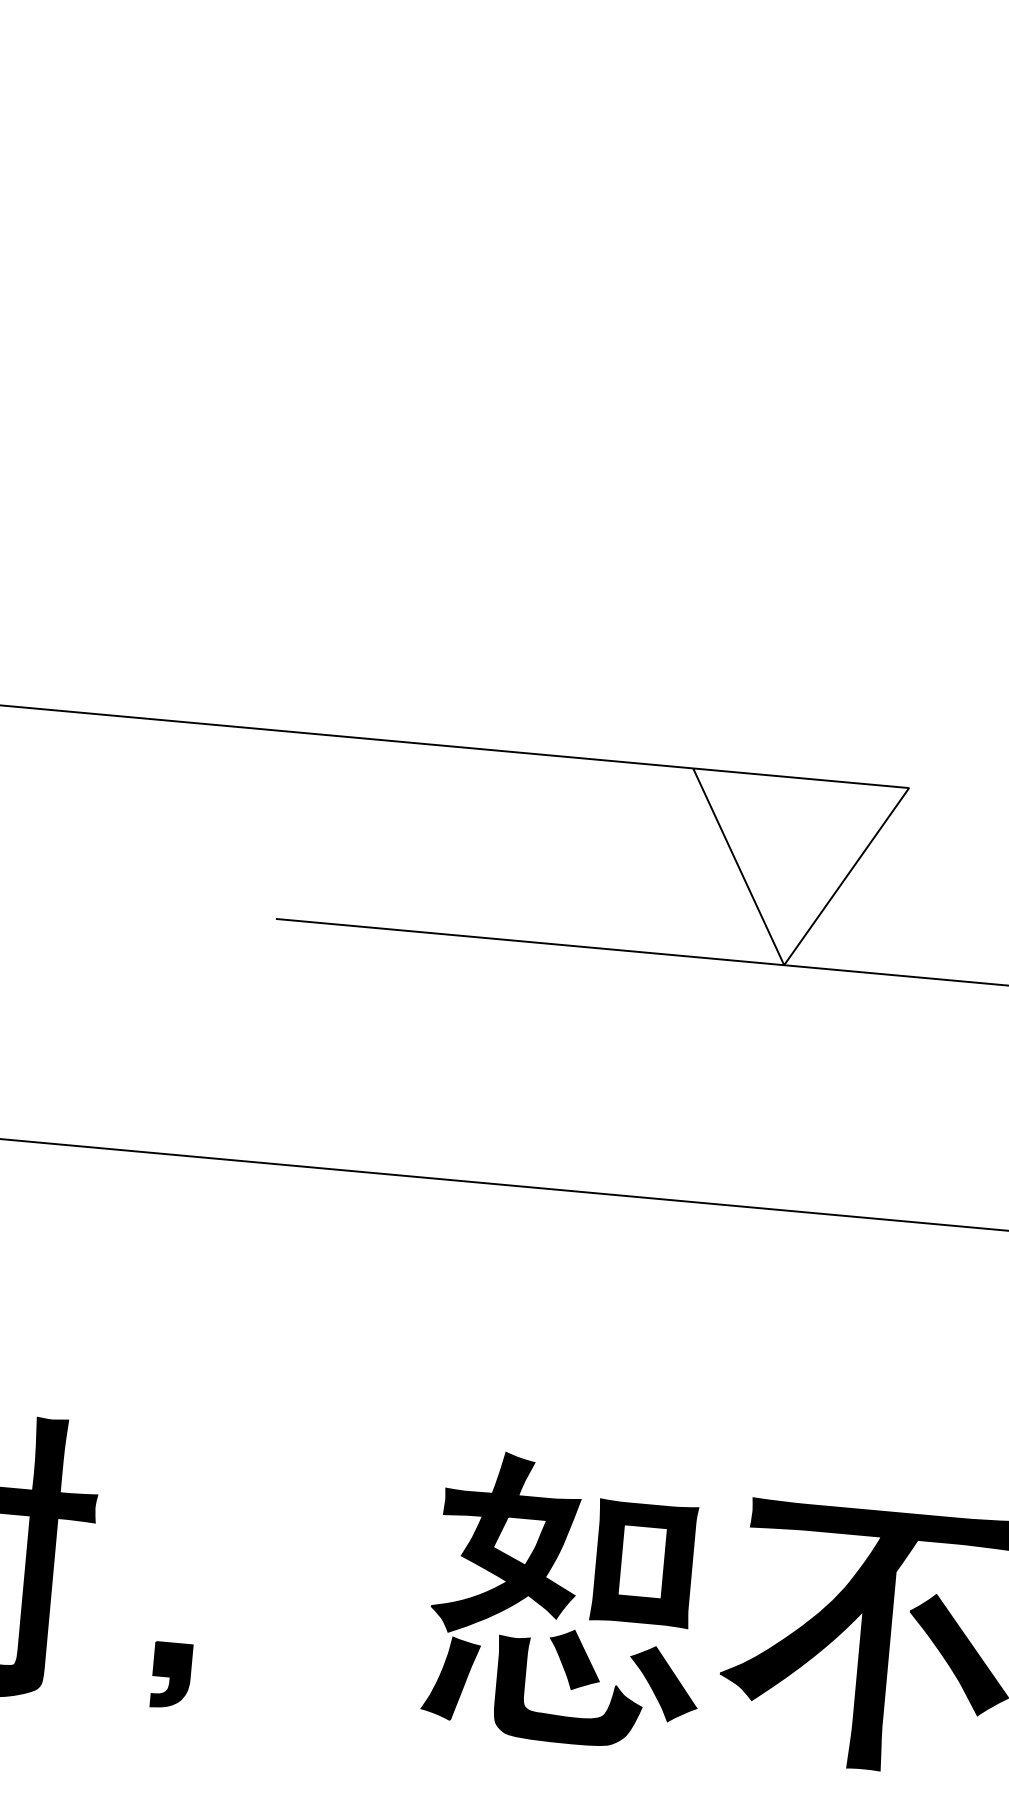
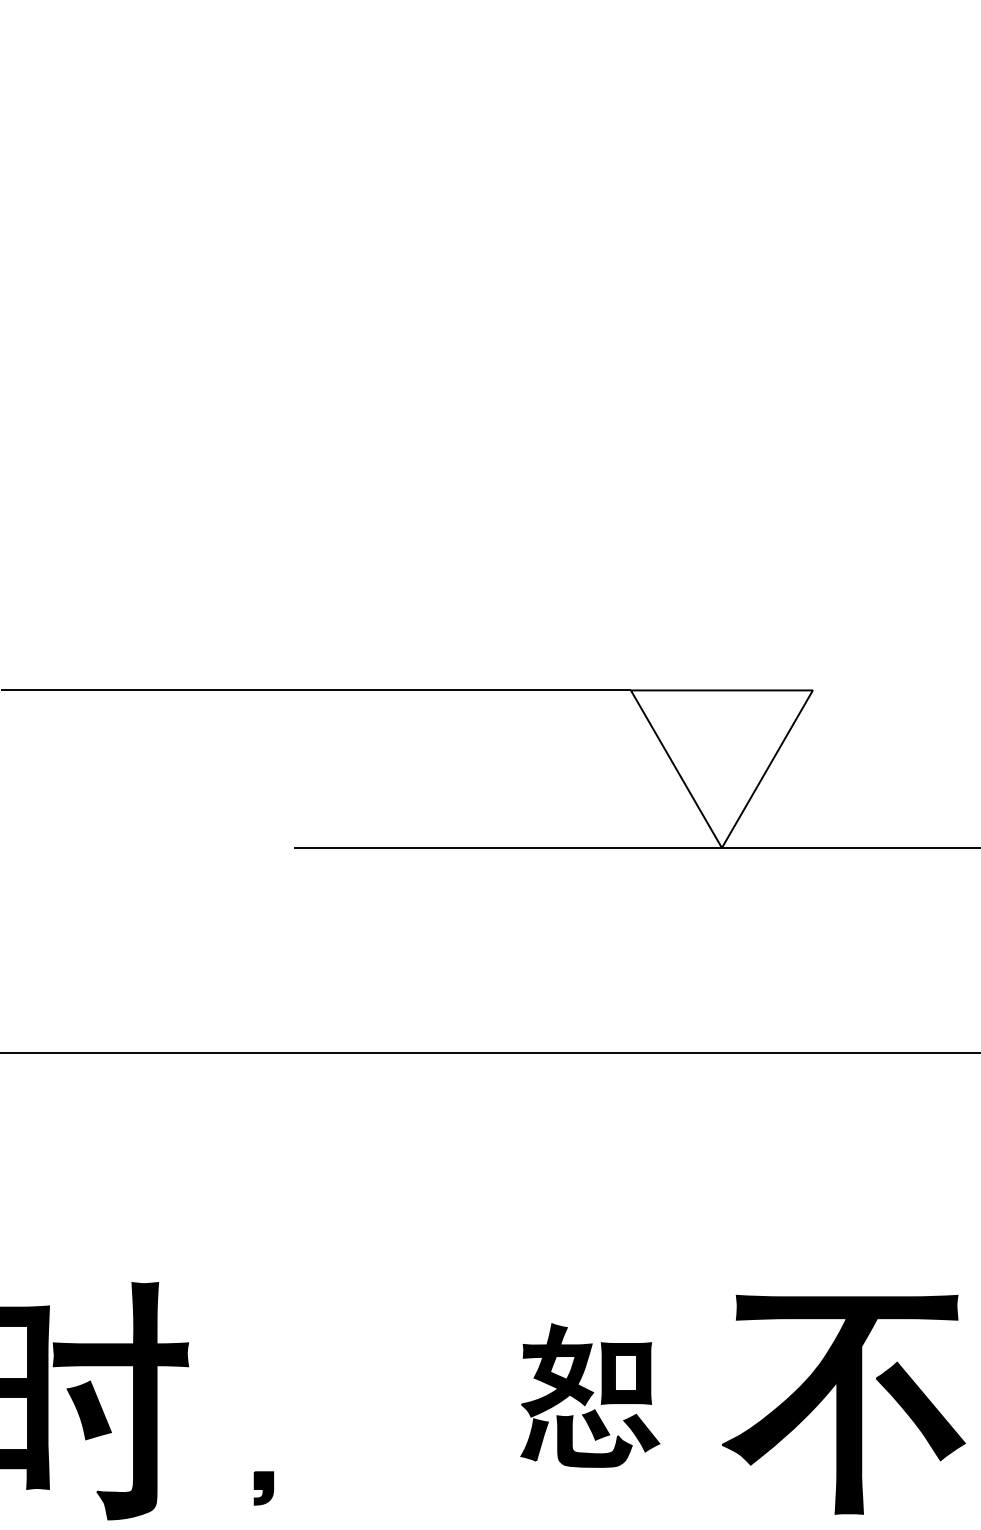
part: (569, 1600) -> (590, 1395), size x0.6
part: (171, 1675) -> (263, 1488), size x0.6

